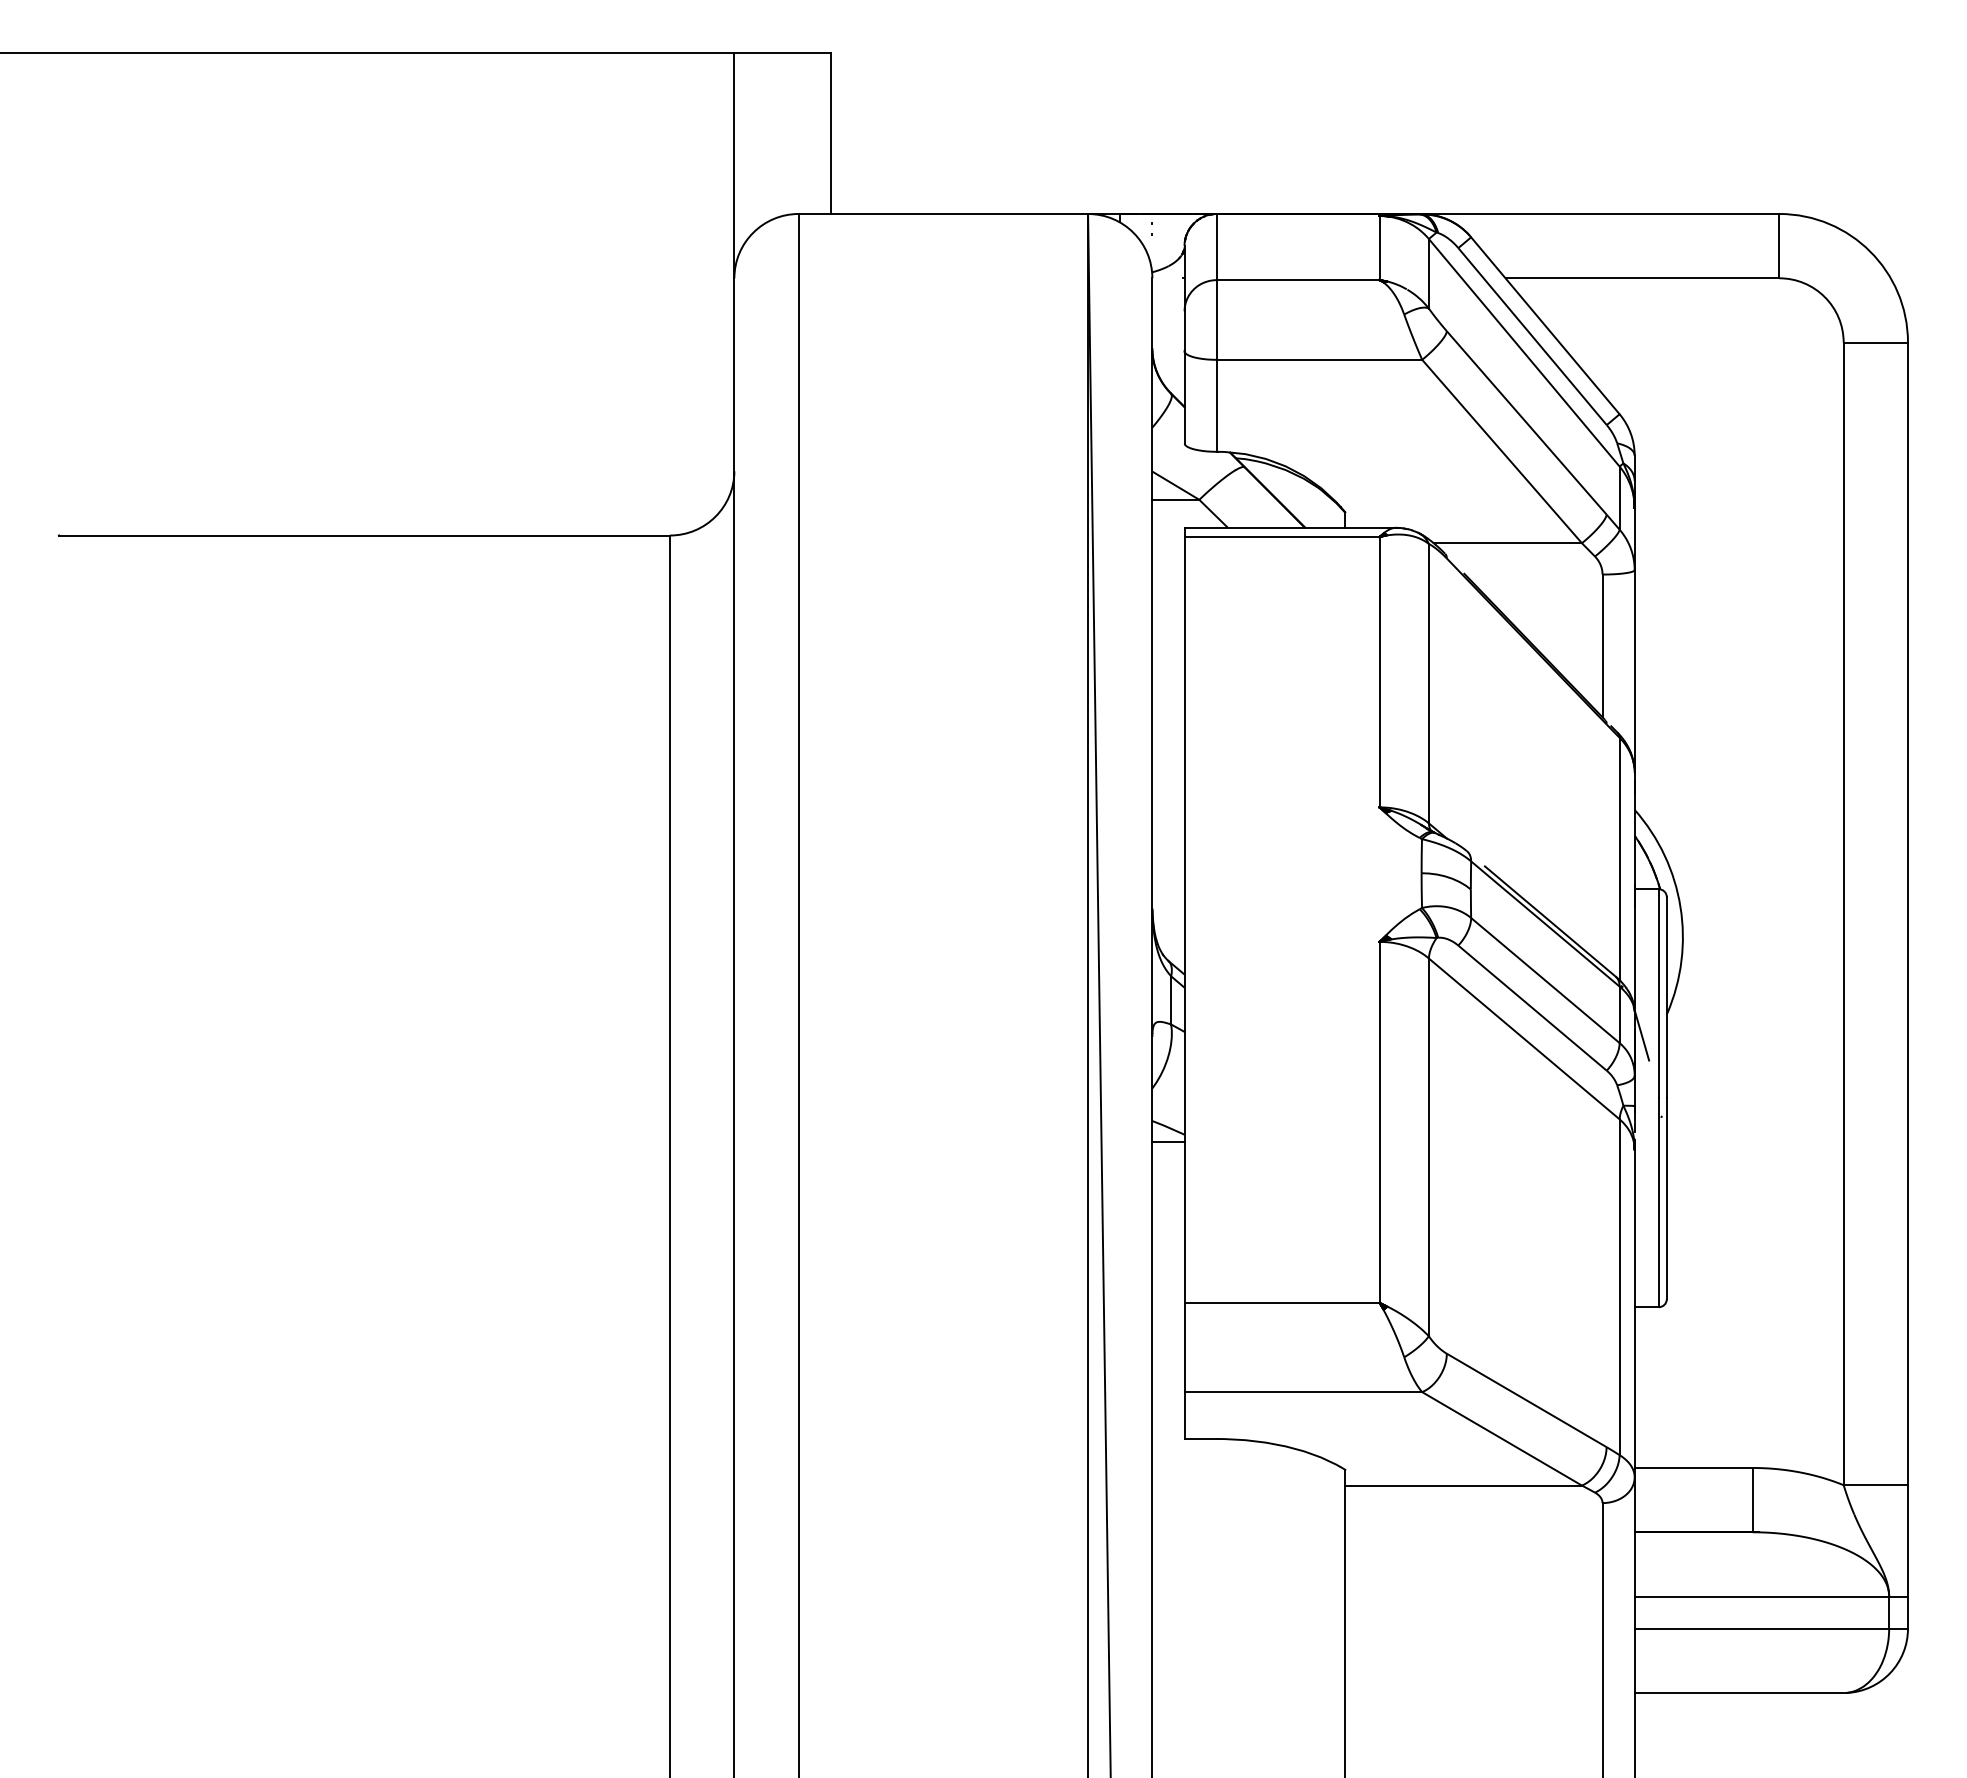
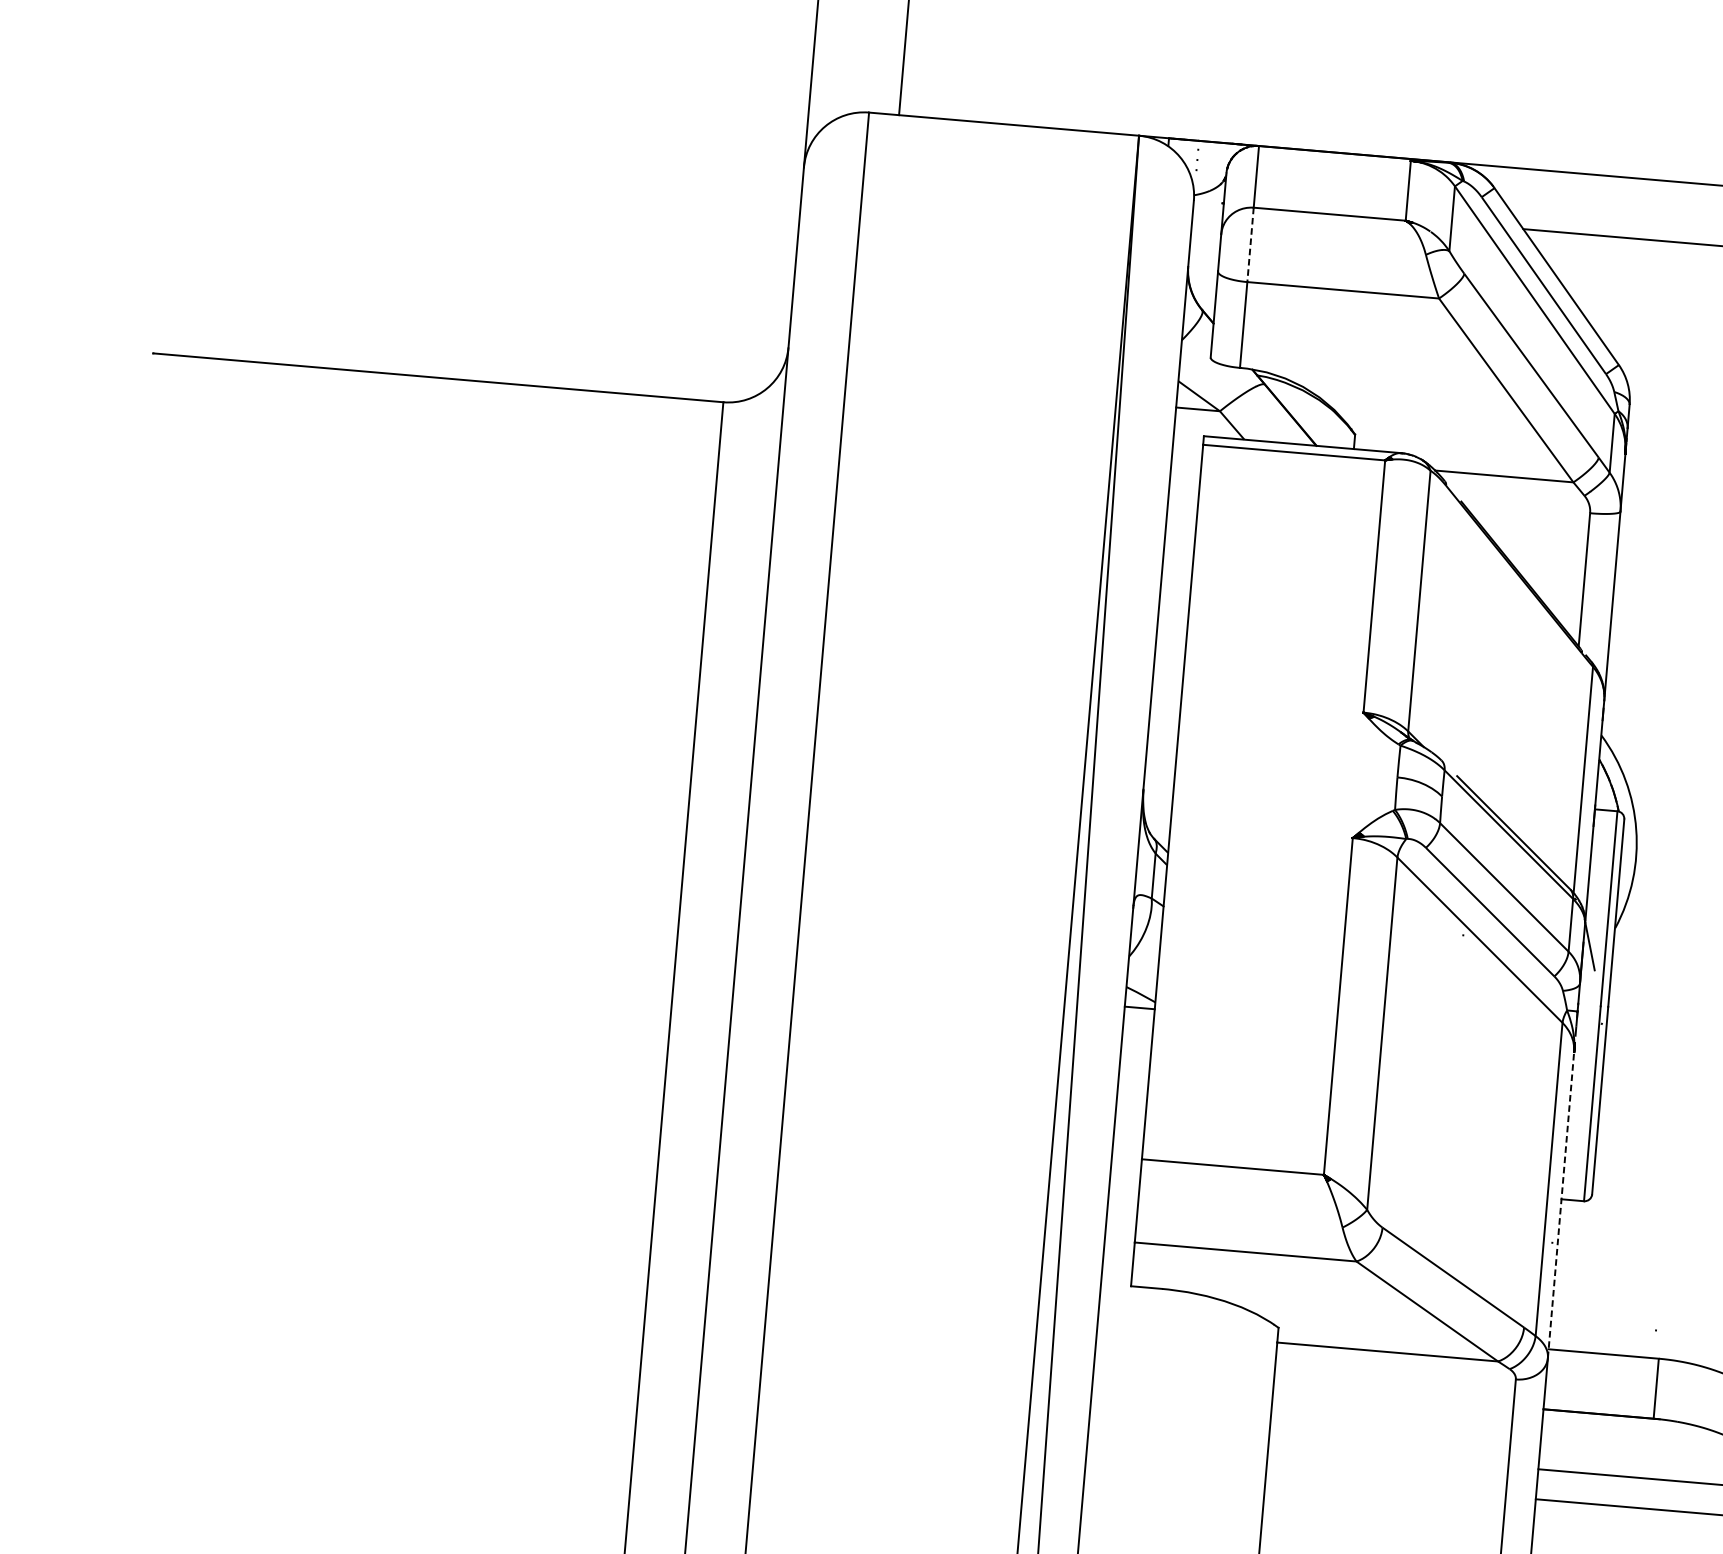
line: (1216, 319) -> (1250, 244), solid -> dashed
line: (1634, 1312) -> (1560, 1204), solid -> dashed

